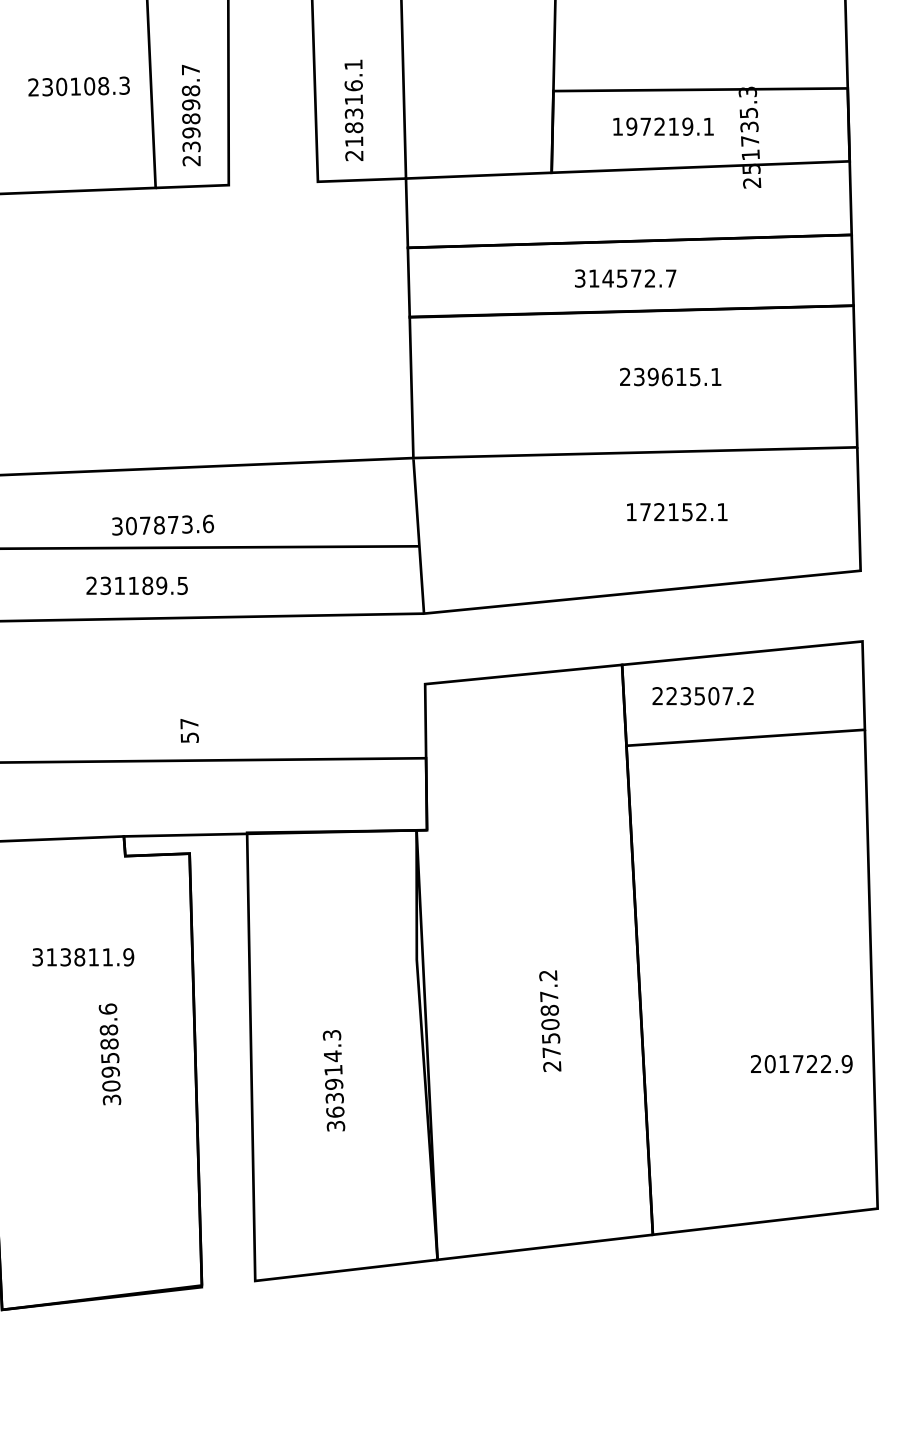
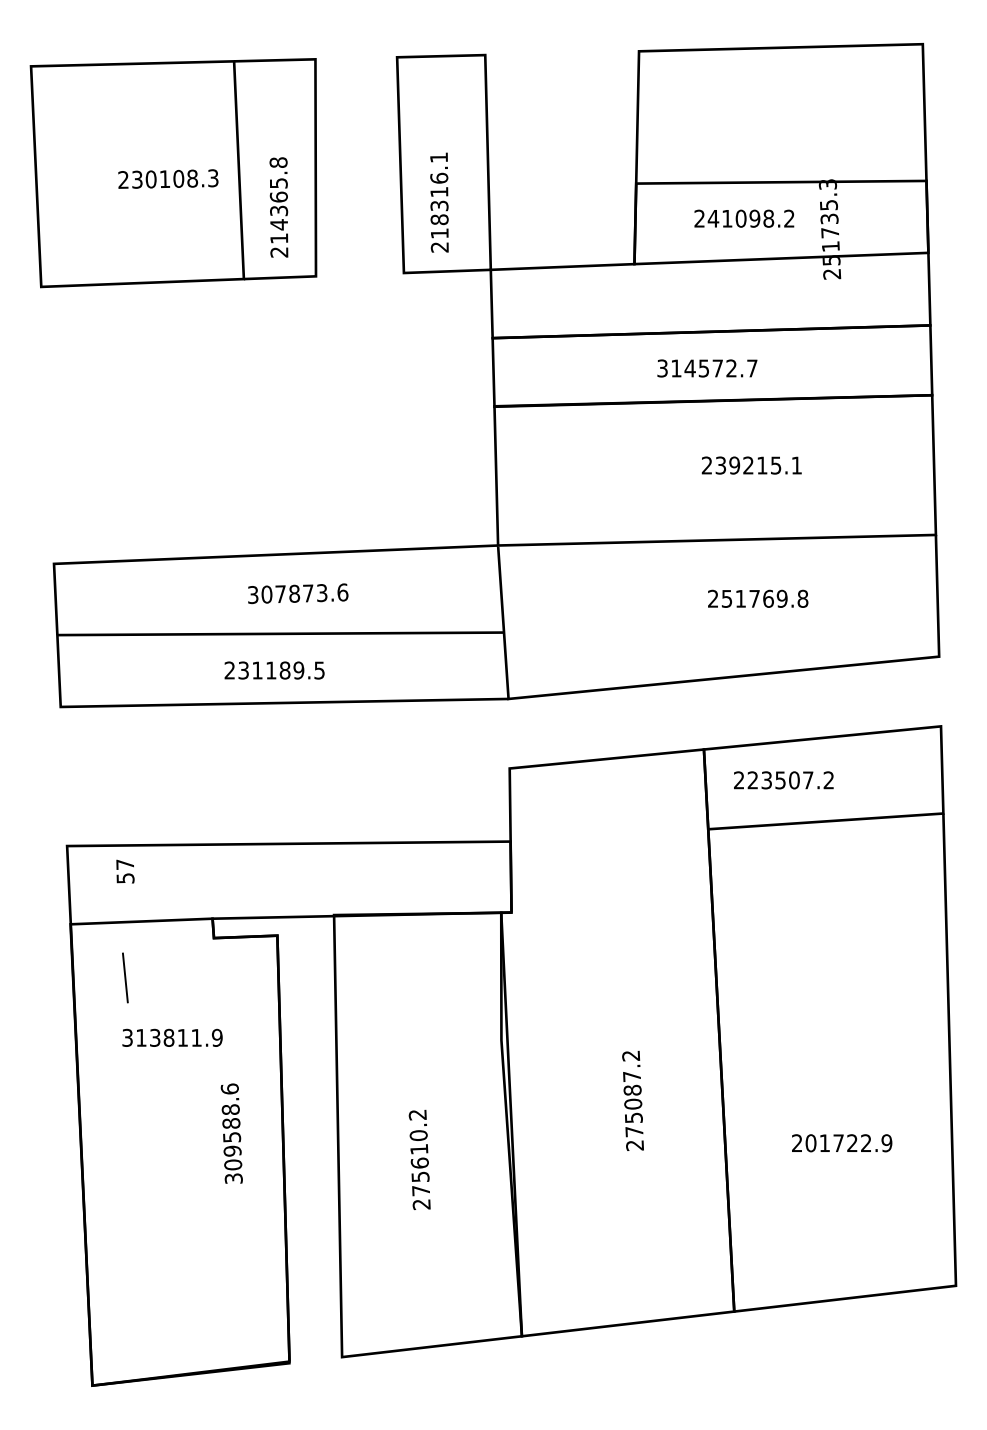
text: (190, 108) -> (278, 200), 239898.7 -> 214365.8
text: (663, 126) -> (744, 218), 197219.1 -> 241098.2
text: (667, 376) -> (748, 465), 239615.1 -> 239215.1
text: (677, 511) -> (758, 598), 172152.1 -> 251769.8
text: (163, 524) -> (298, 593), moved
text: (137, 585) -> (274, 670), moved
text: (189, 730) -> (125, 871), moved
line: (34, 896) -> (124, 977), added
text: (109, 1054) -> (231, 1133), moved
text: (802, 1064) -> (842, 1143), moved
text: (333, 1080) -> (419, 1159), 363914.3 -> 275610.2

